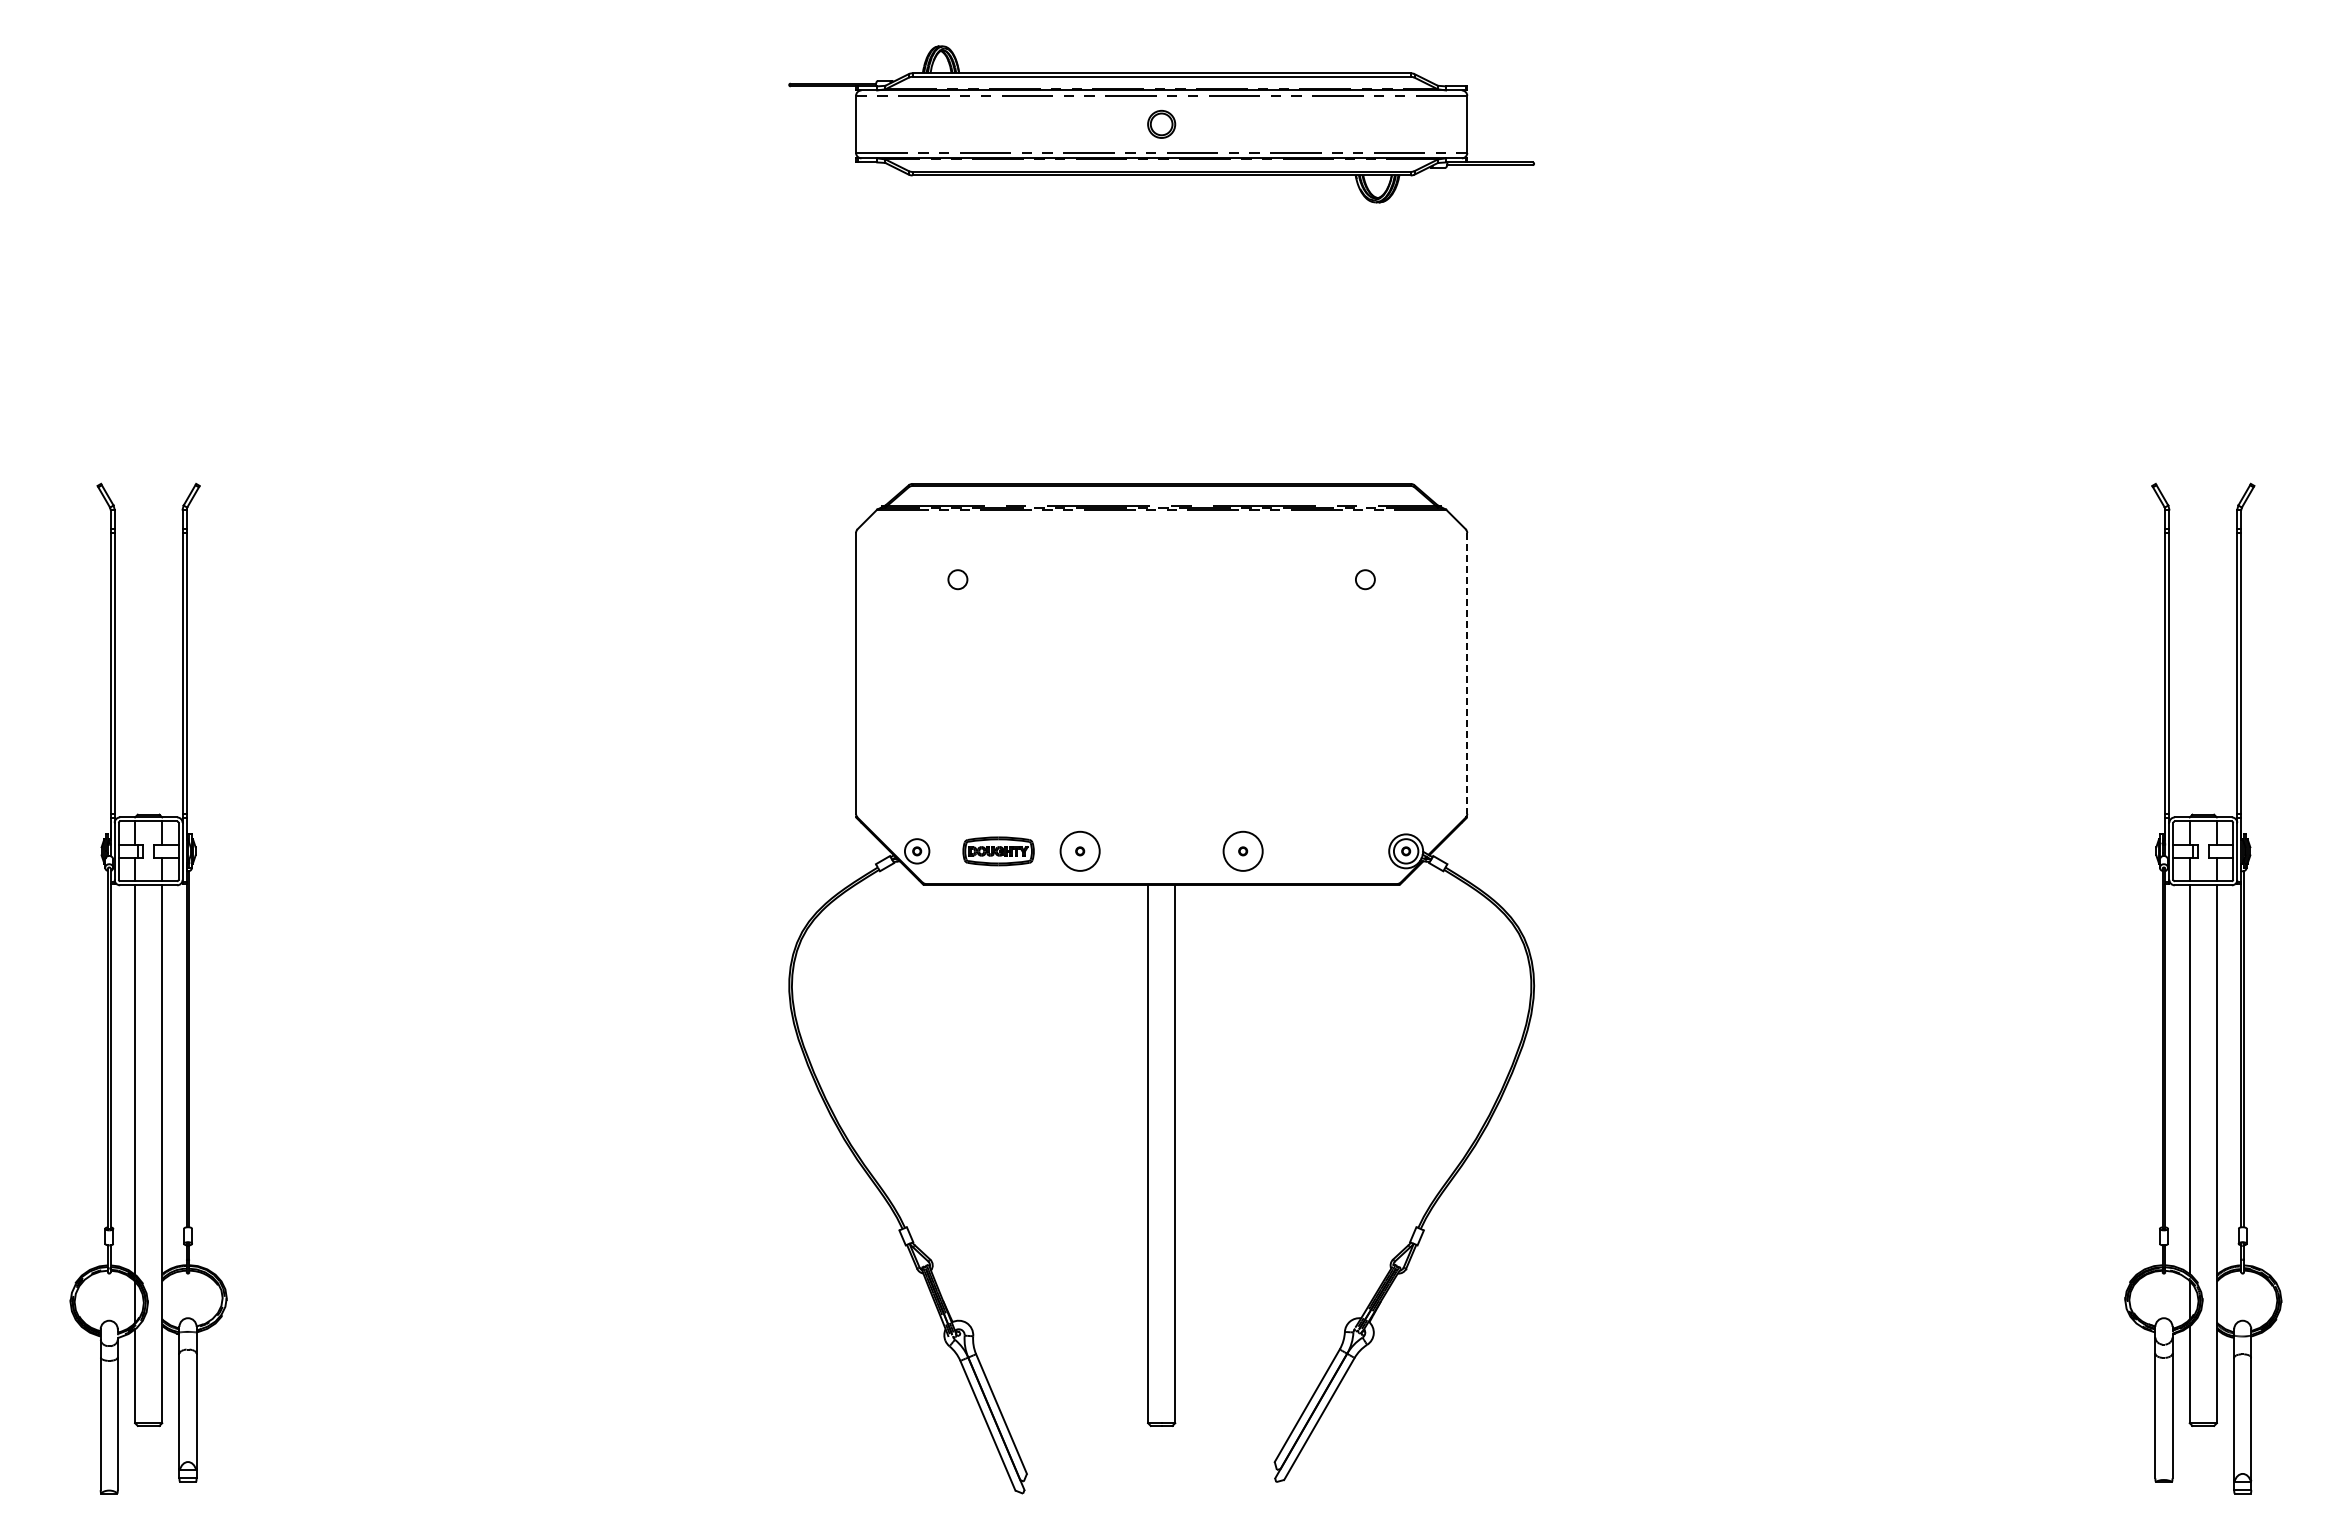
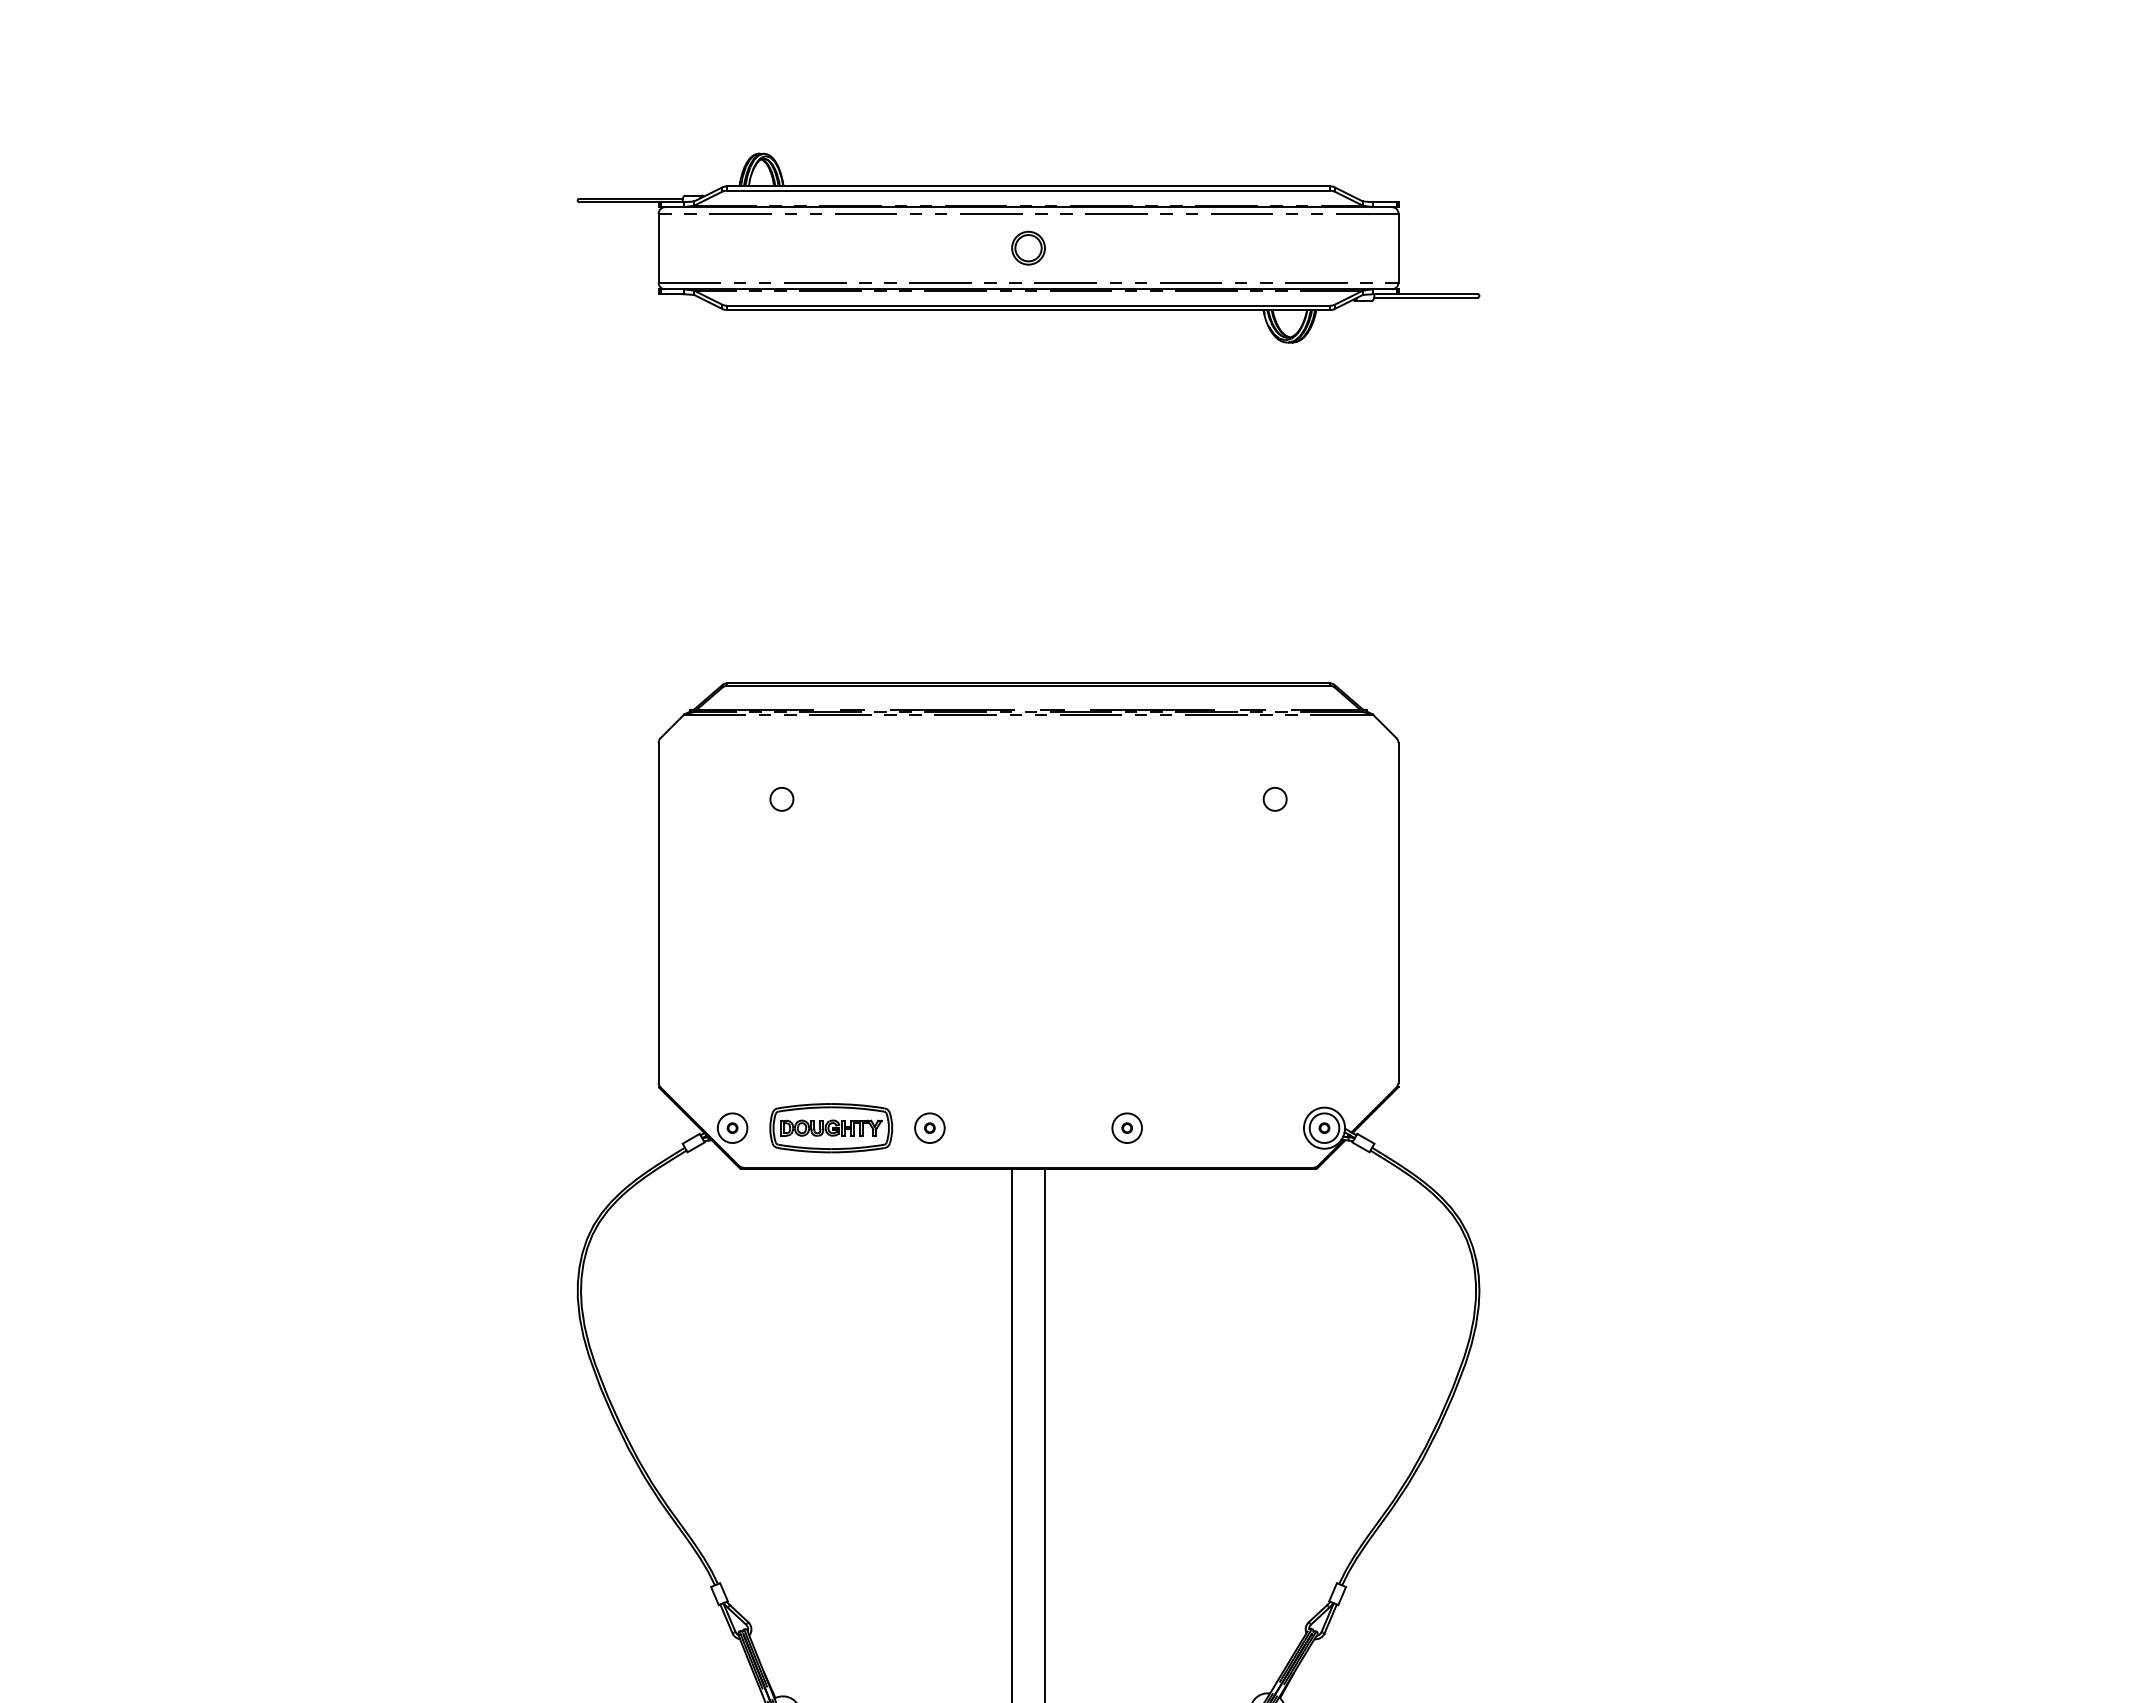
line: (1467, 673) -> (1398, 912), dashed -> solid
part: (998, 851) -> (831, 1128), size x1.43
circle: (1079, 851) -> (929, 1128), size x0.62
circle: (1242, 851) -> (1126, 1128), size x0.62

